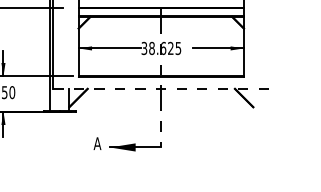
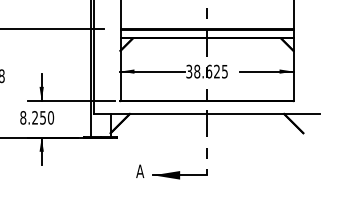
line: (161, 89) -> (207, 114), dashed -> solid

